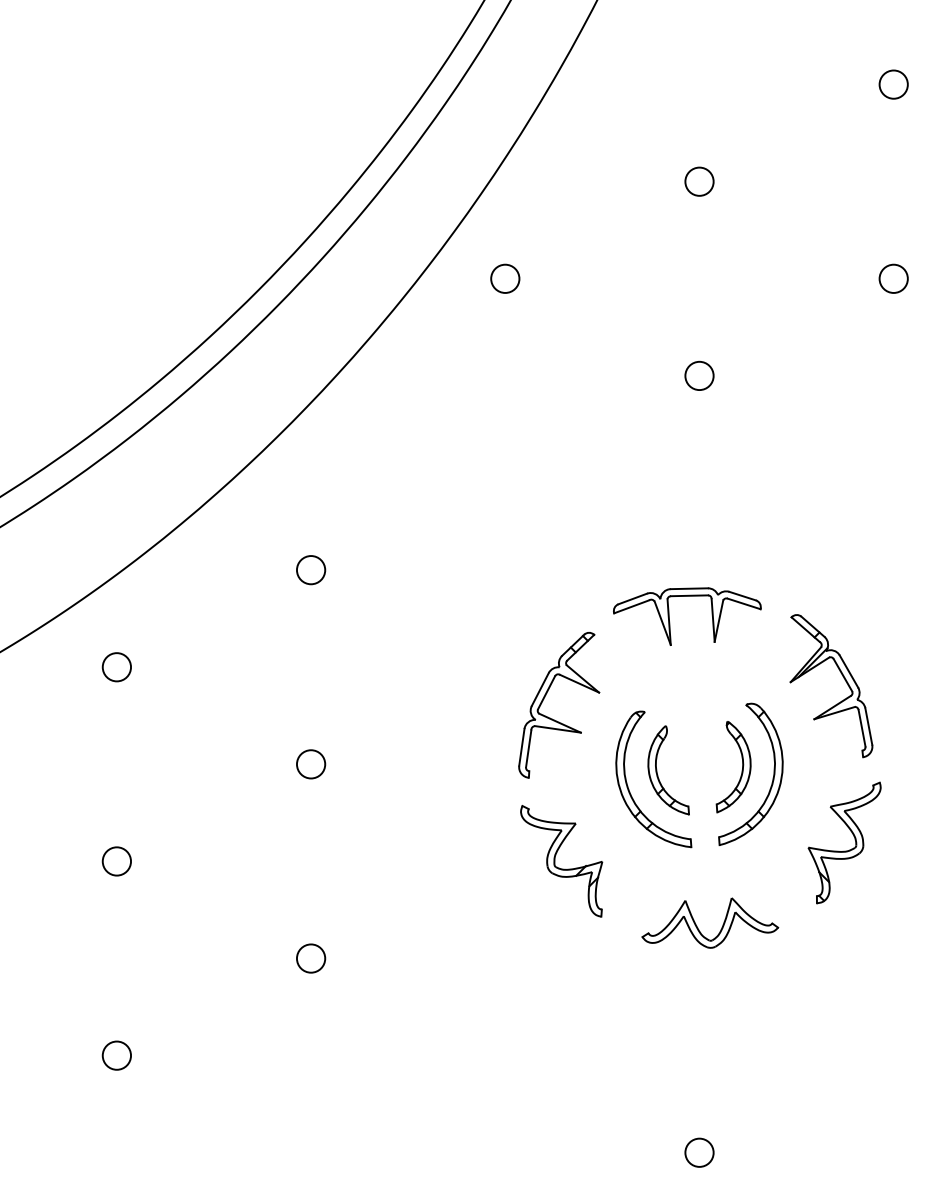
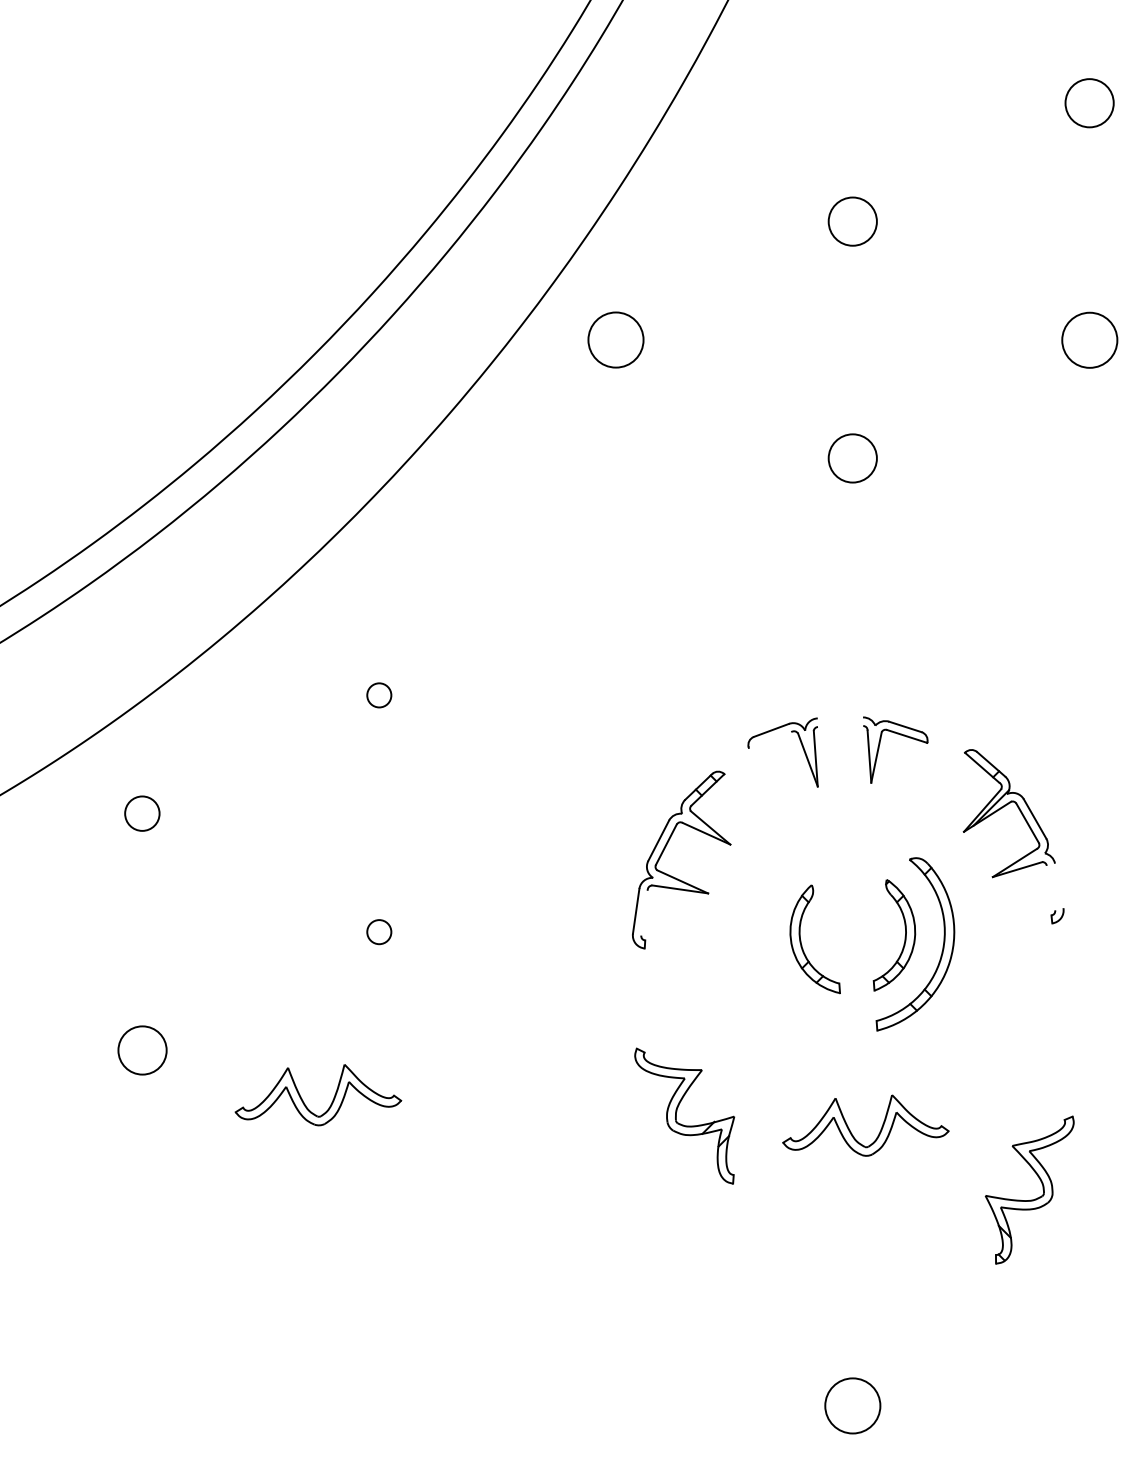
circle: (893, 84) -> (1089, 103), size x1.4
circle: (699, 181) -> (852, 221), size x1.4
circle: (505, 278) -> (616, 339), size x1.6
circle: (893, 278) -> (1089, 339), size x1.6
circle: (699, 375) -> (852, 457), size x1.4
circle: (311, 570) -> (379, 695), size x0.7
line: (688, 588) -> (839, 717), removed
line: (689, 595) -> (840, 726), removed
line: (631, 606) -> (769, 739), removed
line: (868, 726) -> (1058, 885), removed
line: (861, 728) -> (1050, 888), removed
line: (528, 748) -> (644, 912), removed
circle: (311, 764) -> (379, 932), size x0.7
part: (630, 791) -> (768, 965), removed
part: (844, 850) -> (1029, 1199), moved
circle: (116, 861) -> (141, 1050), size x1.4
part: (561, 861) -> (684, 1116), moved
part: (272, 902) -> (332, 1100), added
circle: (311, 958) -> (379, 1168), removed
circle: (116, 1055) -> (141, 1287), removed
circle: (699, 1152) -> (852, 1405), size x1.6

